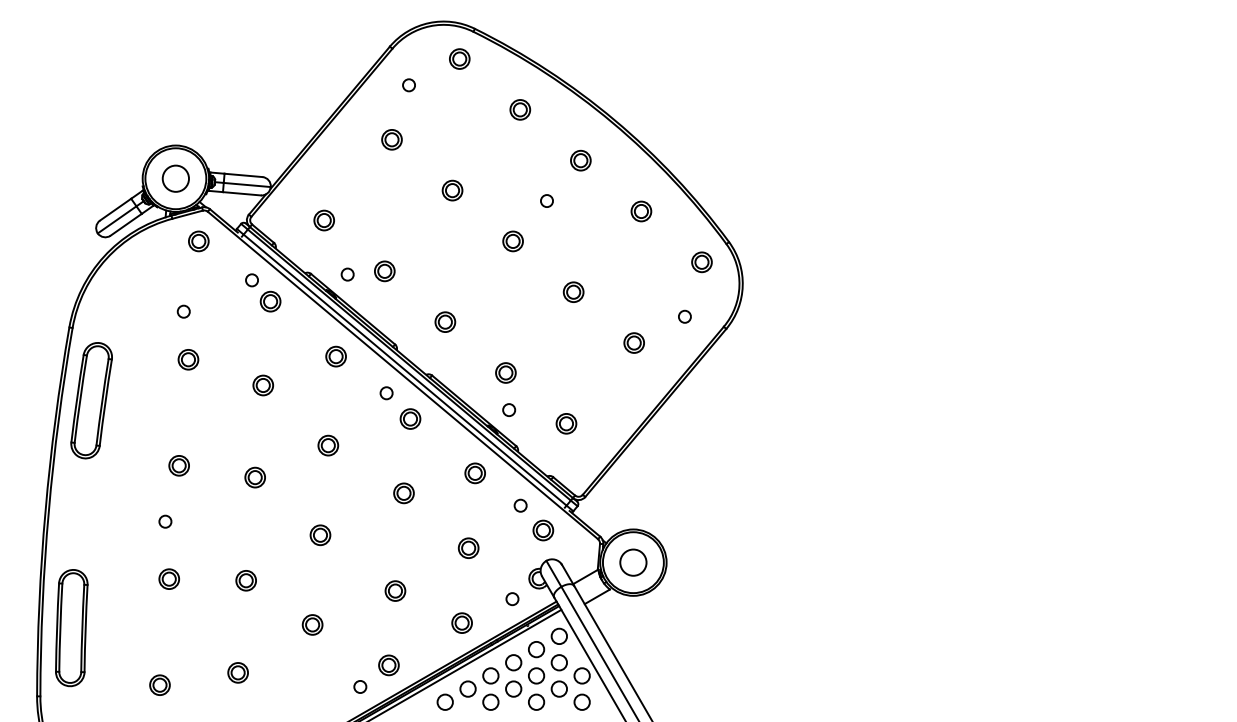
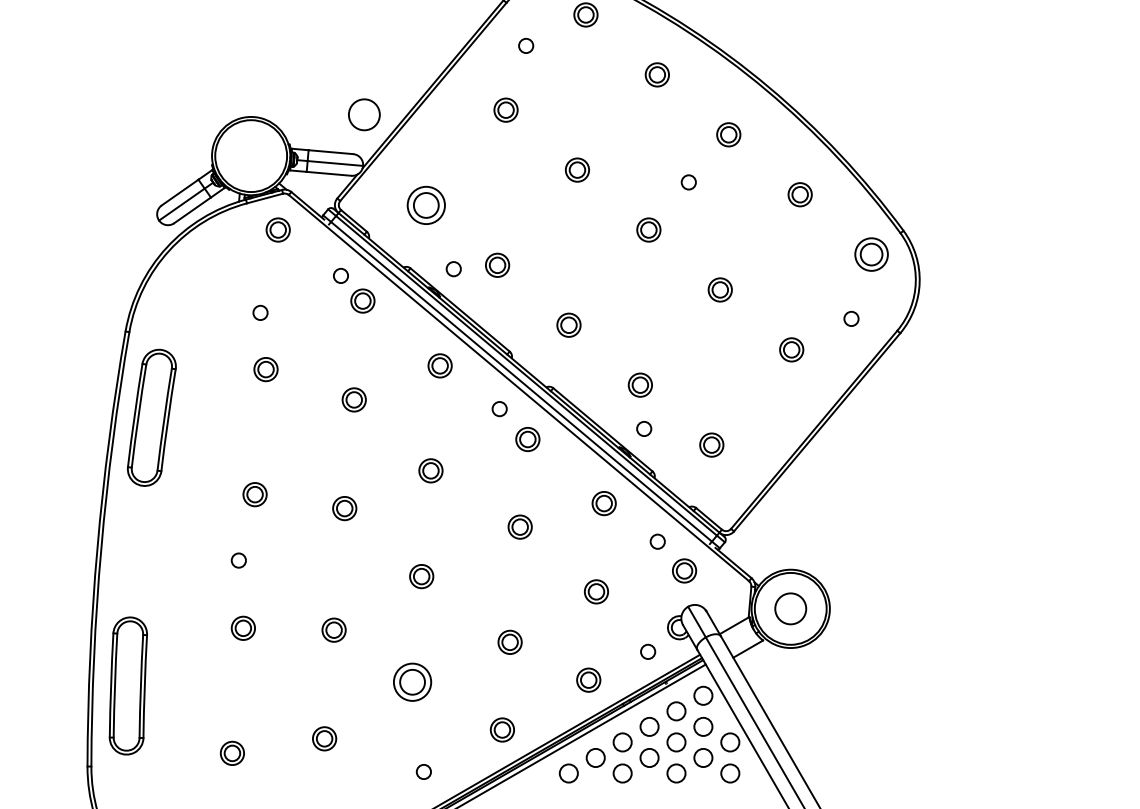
circle: (175, 178) -> (363, 114), moved
part: (323, 220) -> (425, 205), size x1.6
part: (701, 262) -> (871, 254), size x1.4
part: (312, 624) -> (412, 681), size x1.6
circle: (360, 686) -> (424, 771), moved

